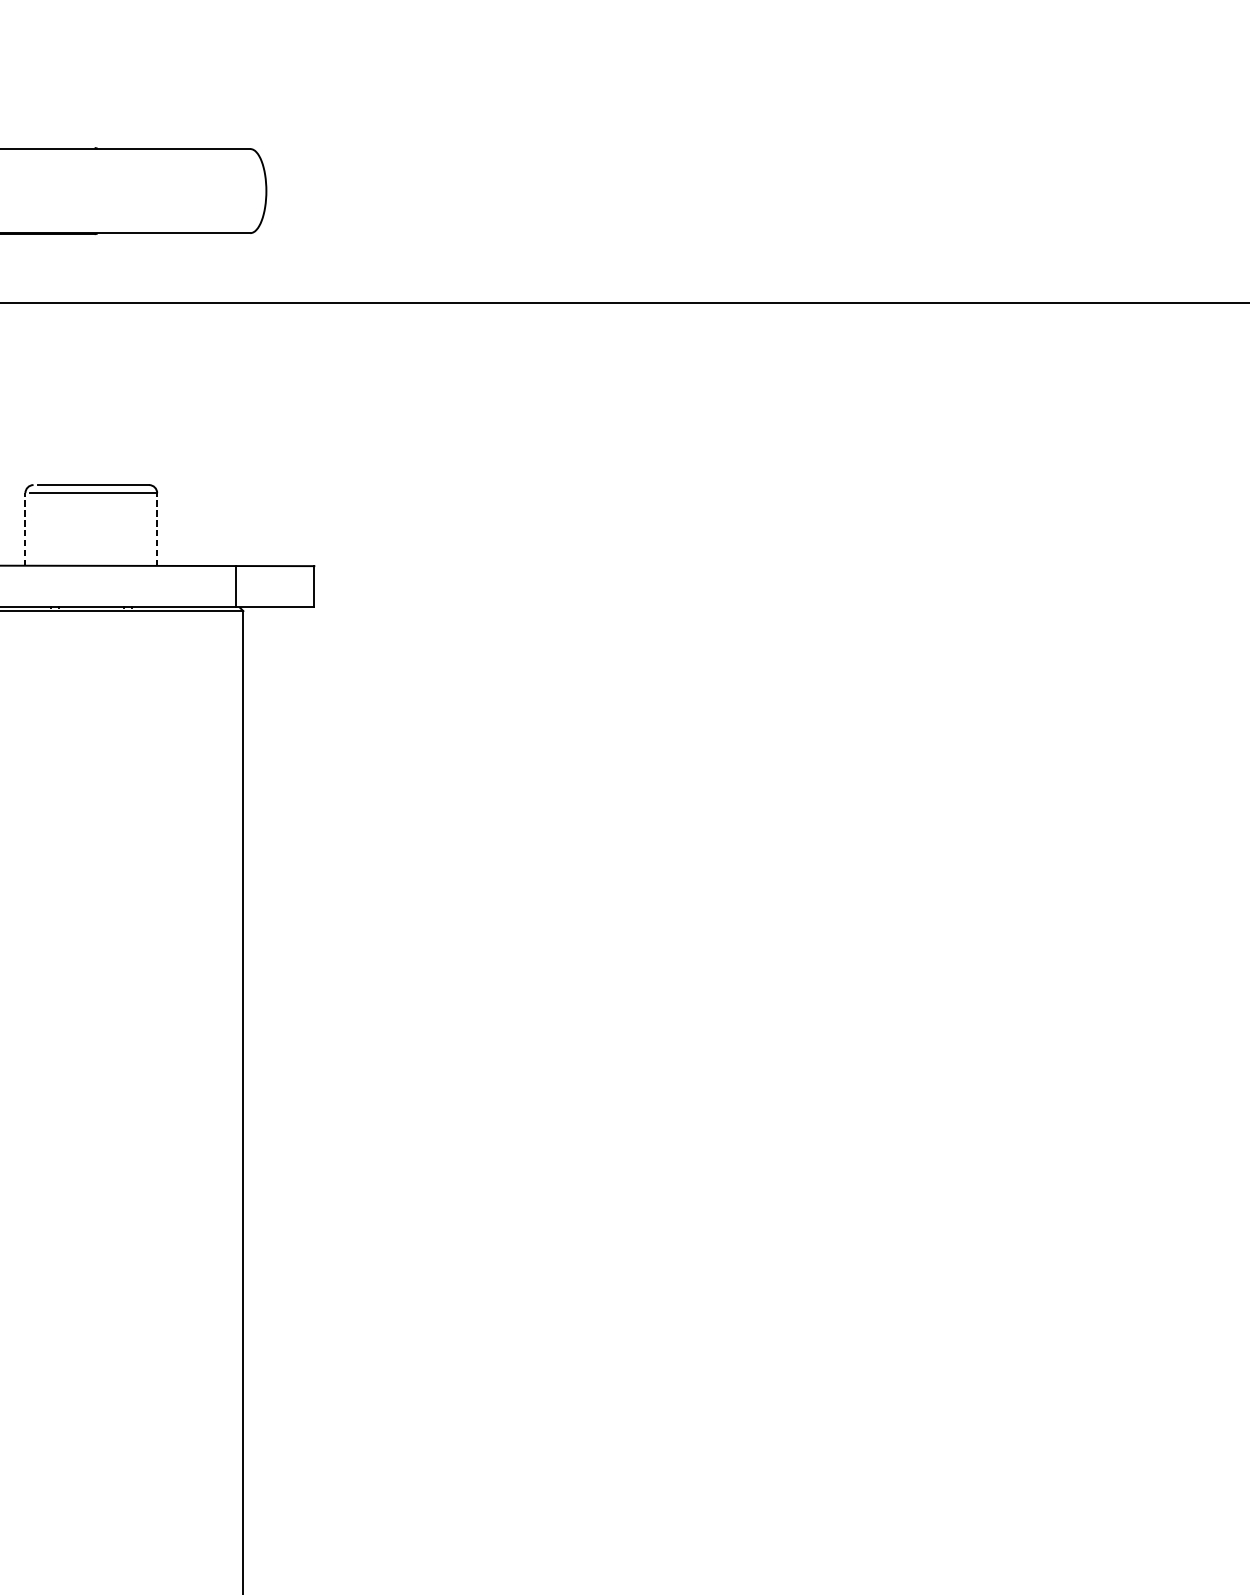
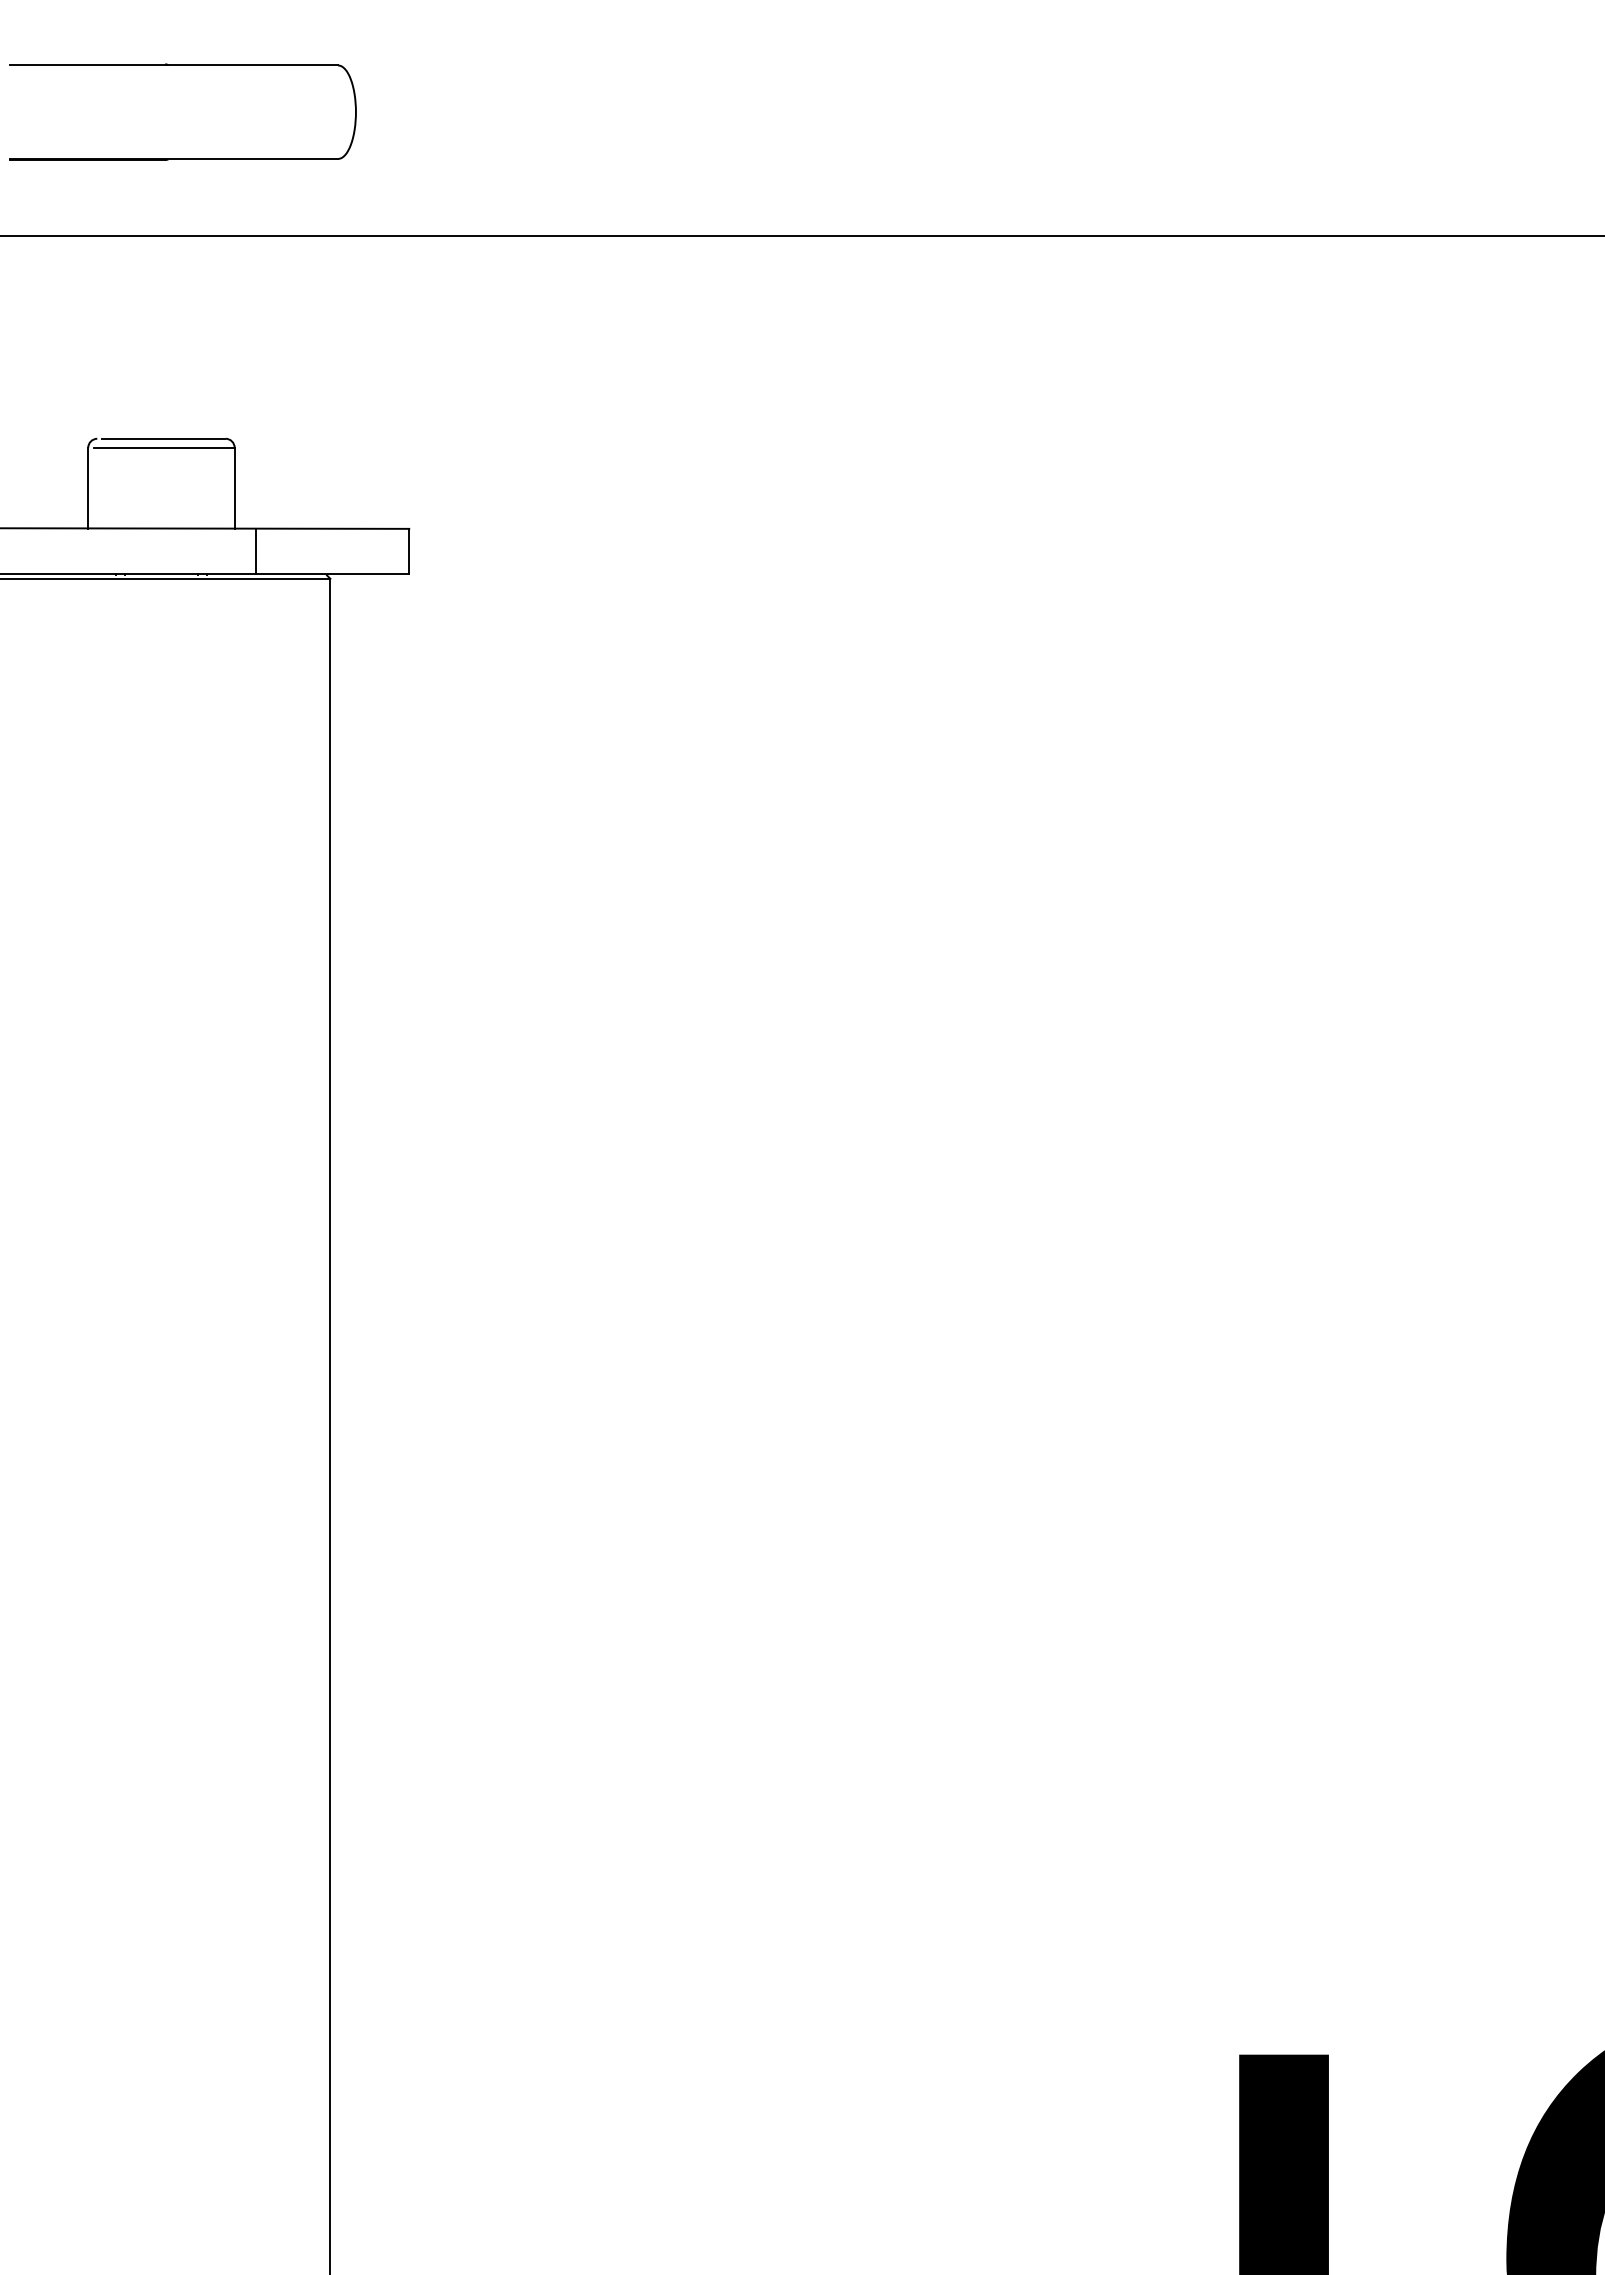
line: (25, 529) -> (88, 488), dashed -> solid
line: (157, 529) -> (234, 488), dashed -> solid
line: (236, 585) -> (256, 550), moved

